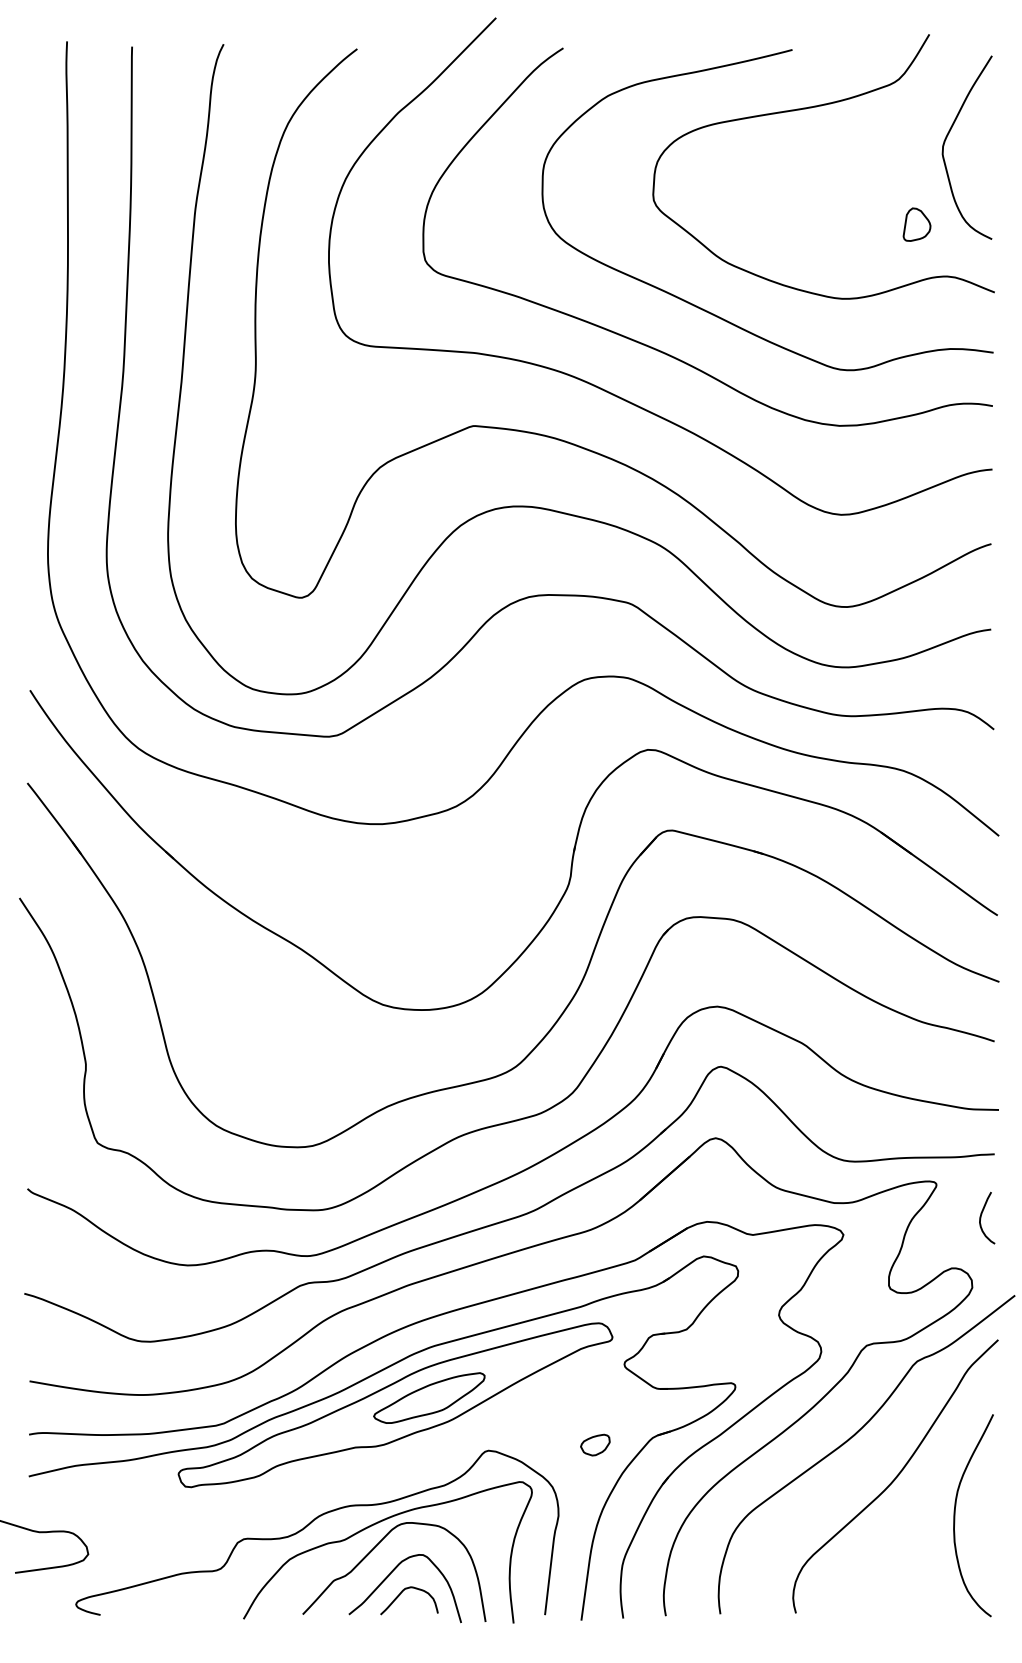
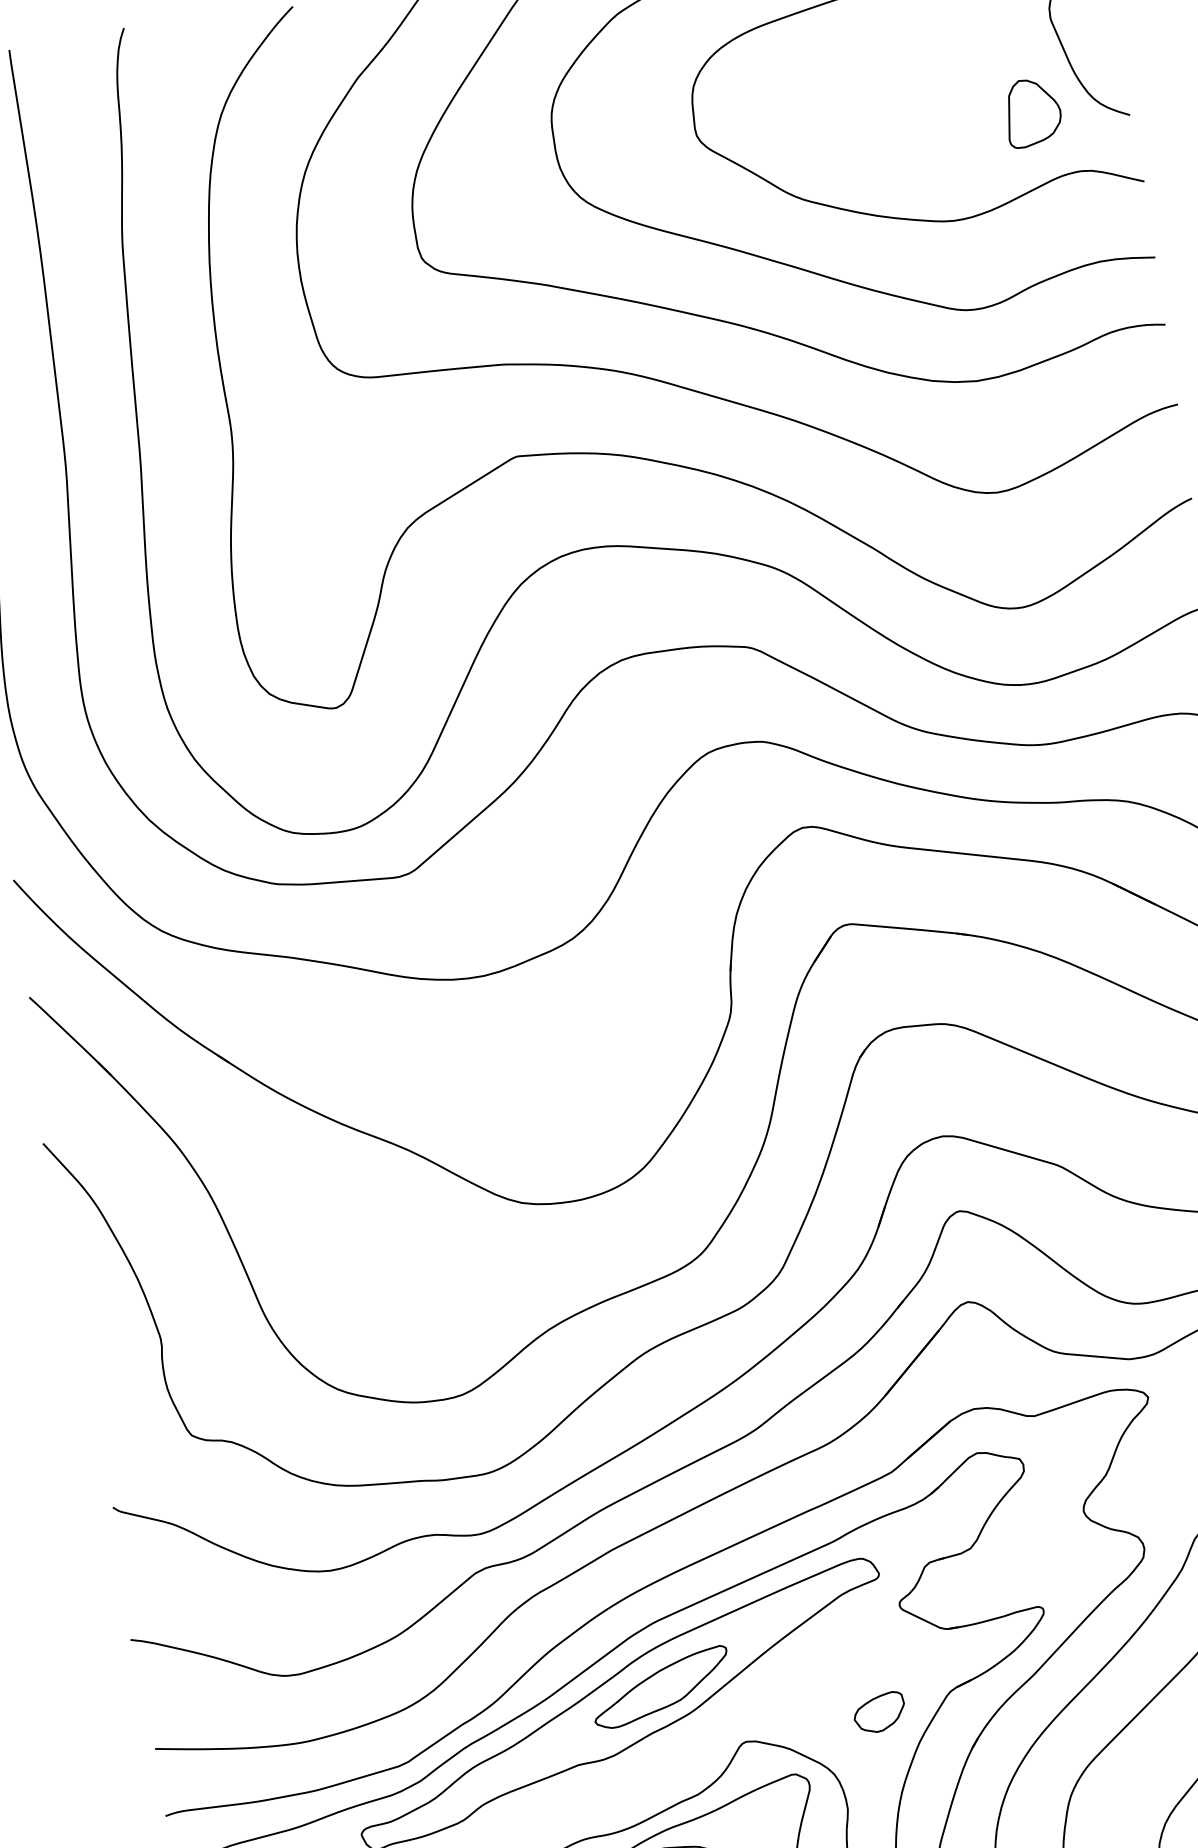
part: (916, 224) -> (1032, 112), size x1.6
part: (595, 1444) -> (879, 1711), size x1.4

